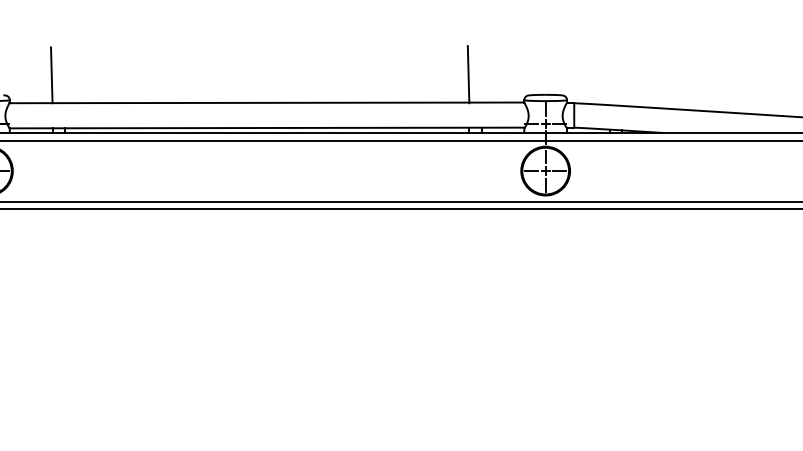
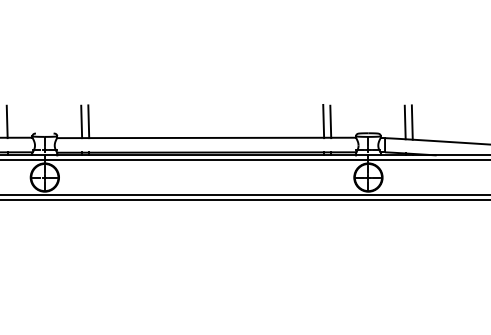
line: (63, 74) -> (88, 121), added
line: (480, 74) -> (330, 121), added
line: (607, 76) -> (404, 122), added
line: (619, 76) -> (411, 122), added

